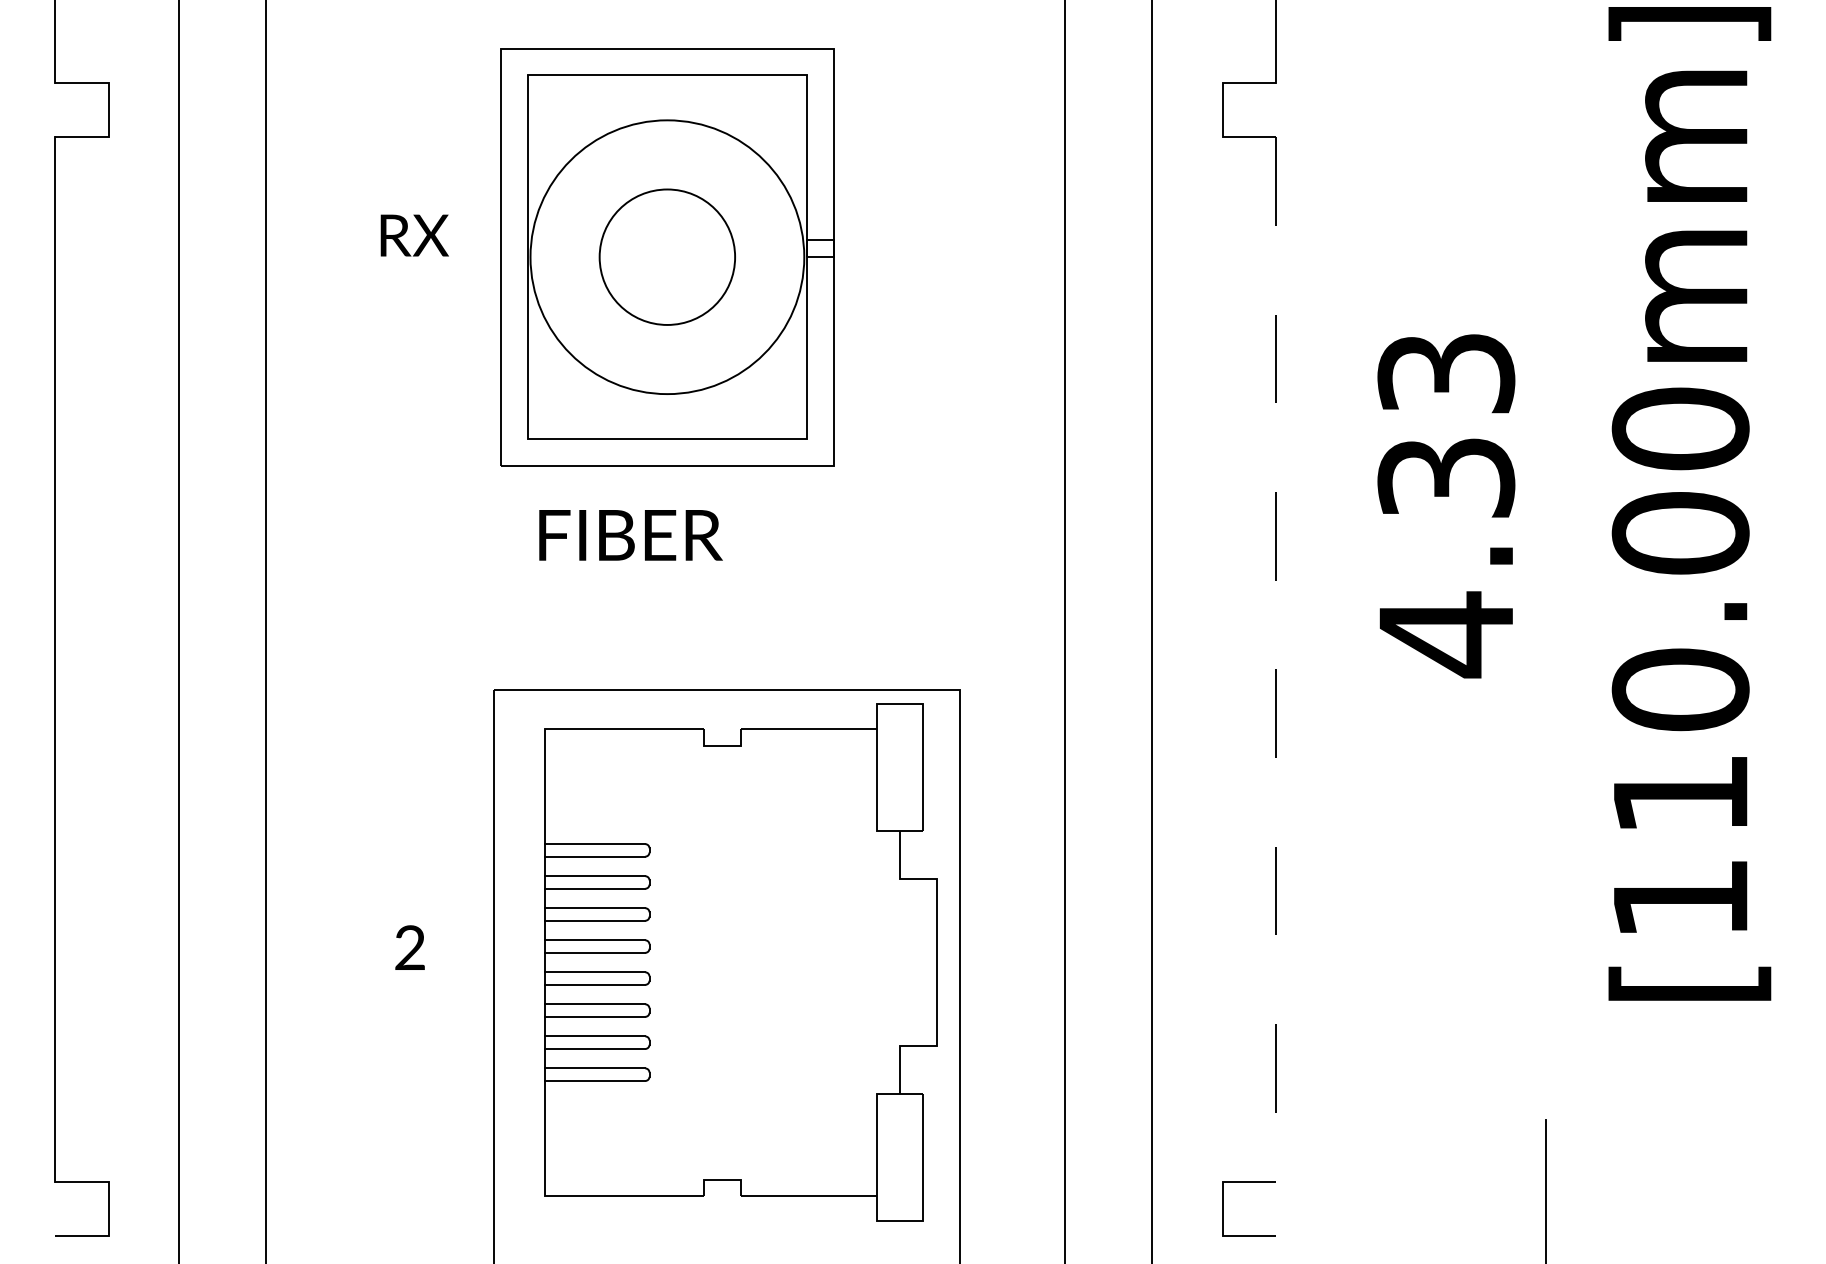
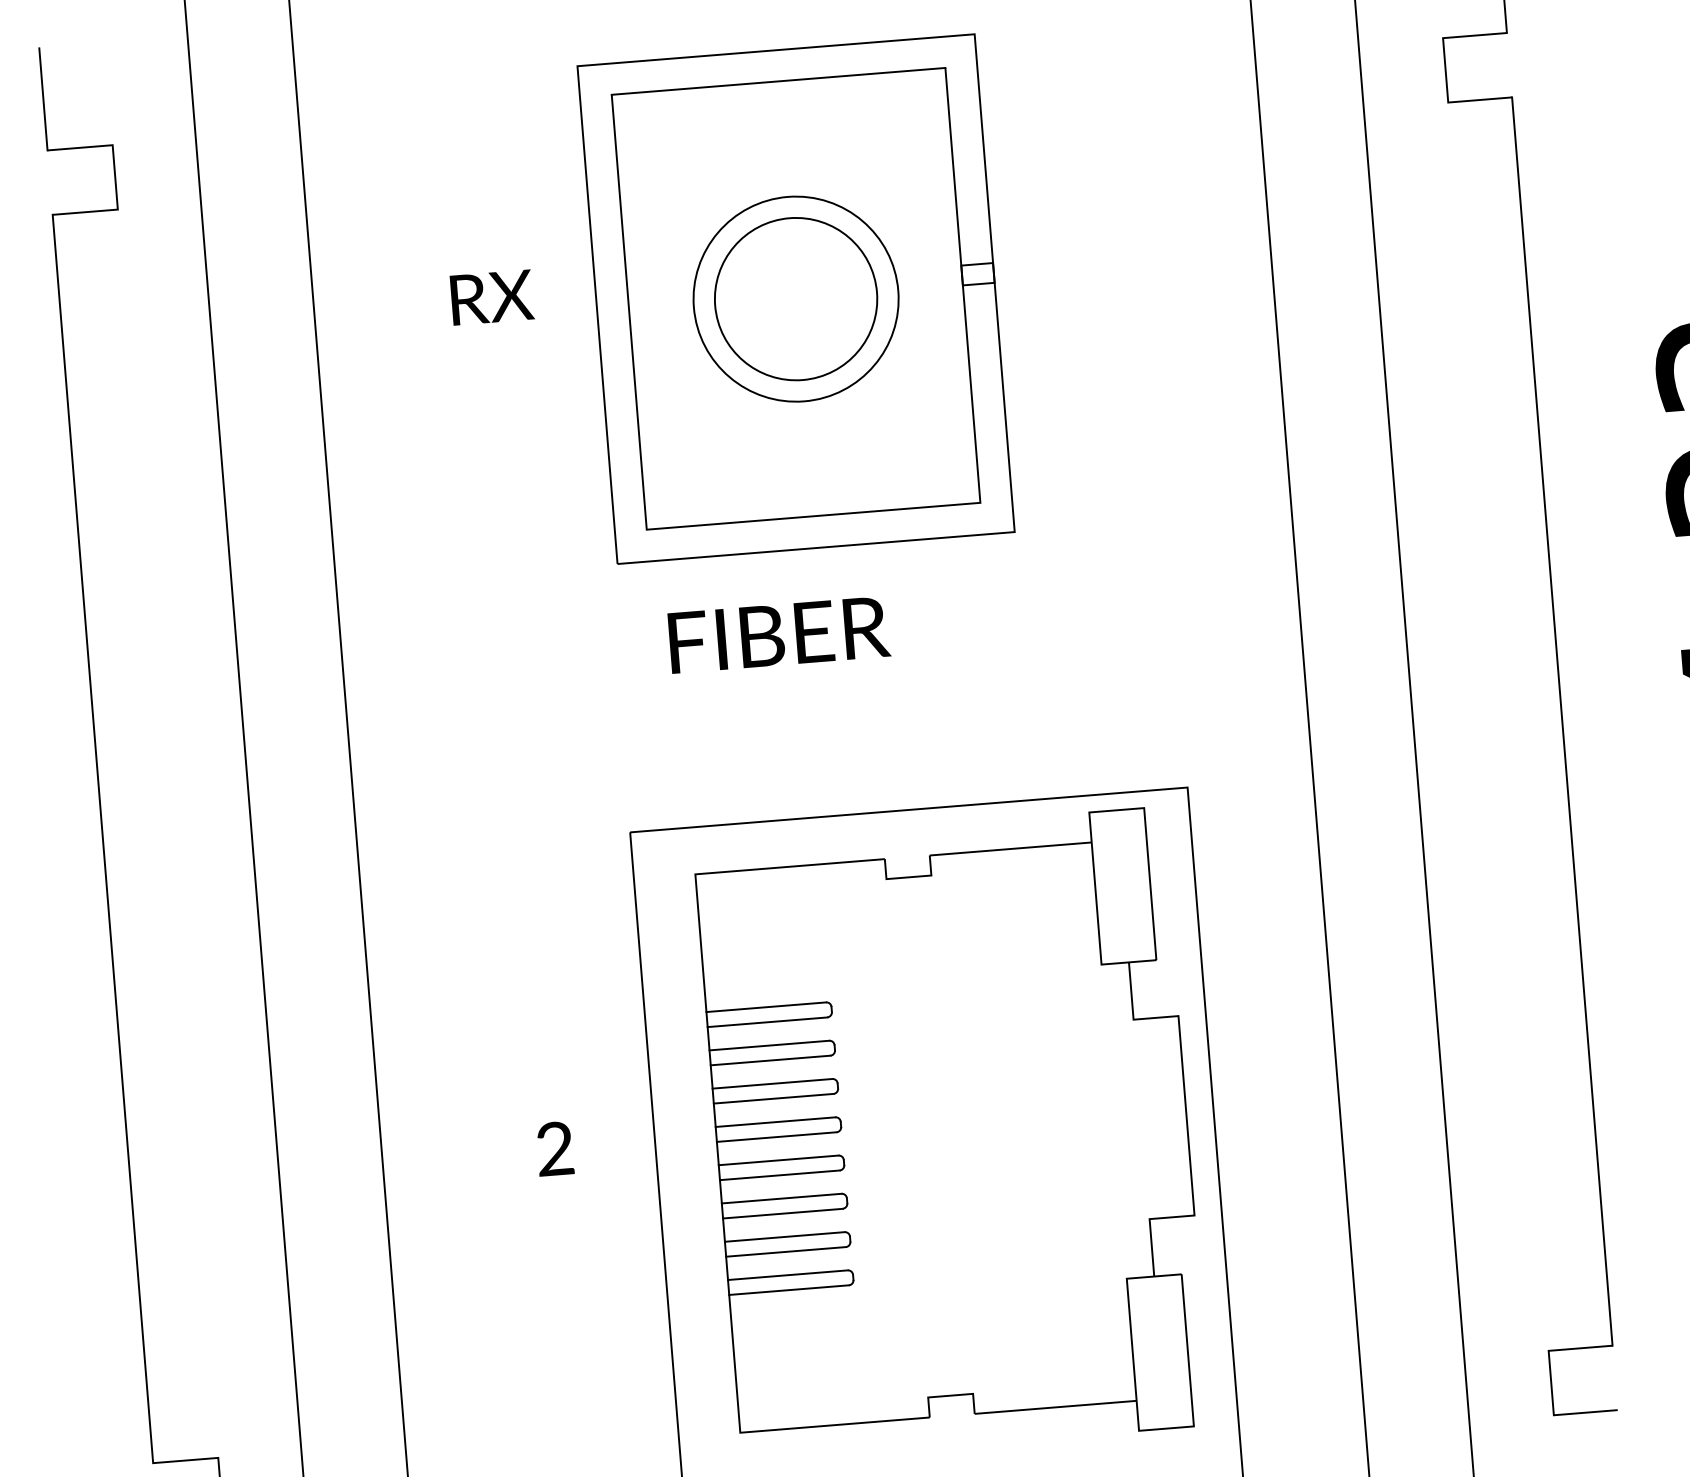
circle: (666, 256) -> (794, 298), size x0.62
line: (1276, 660) -> (1562, 722), dashed -> solid

